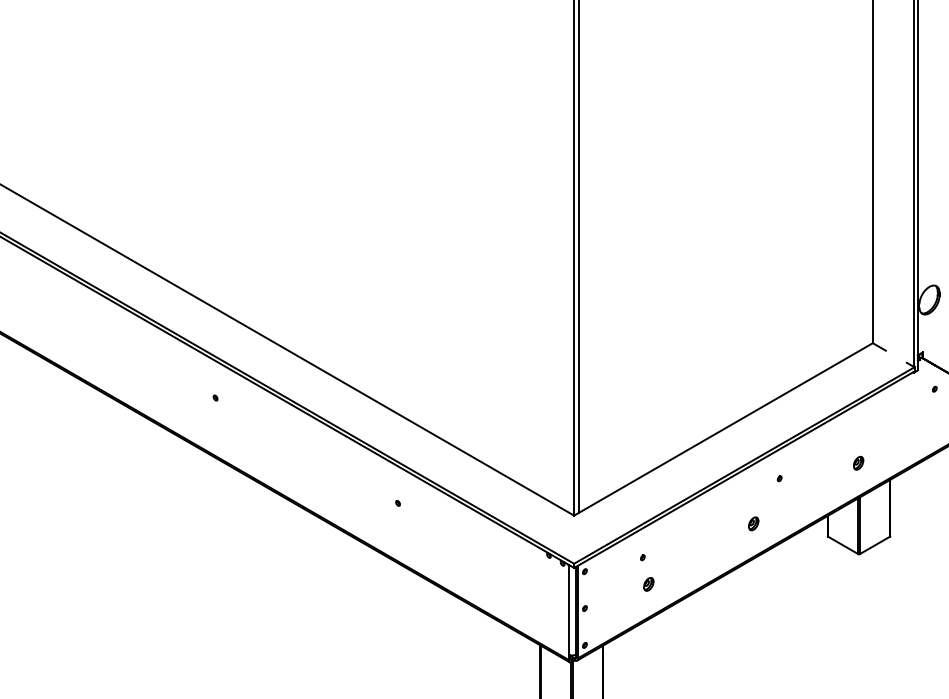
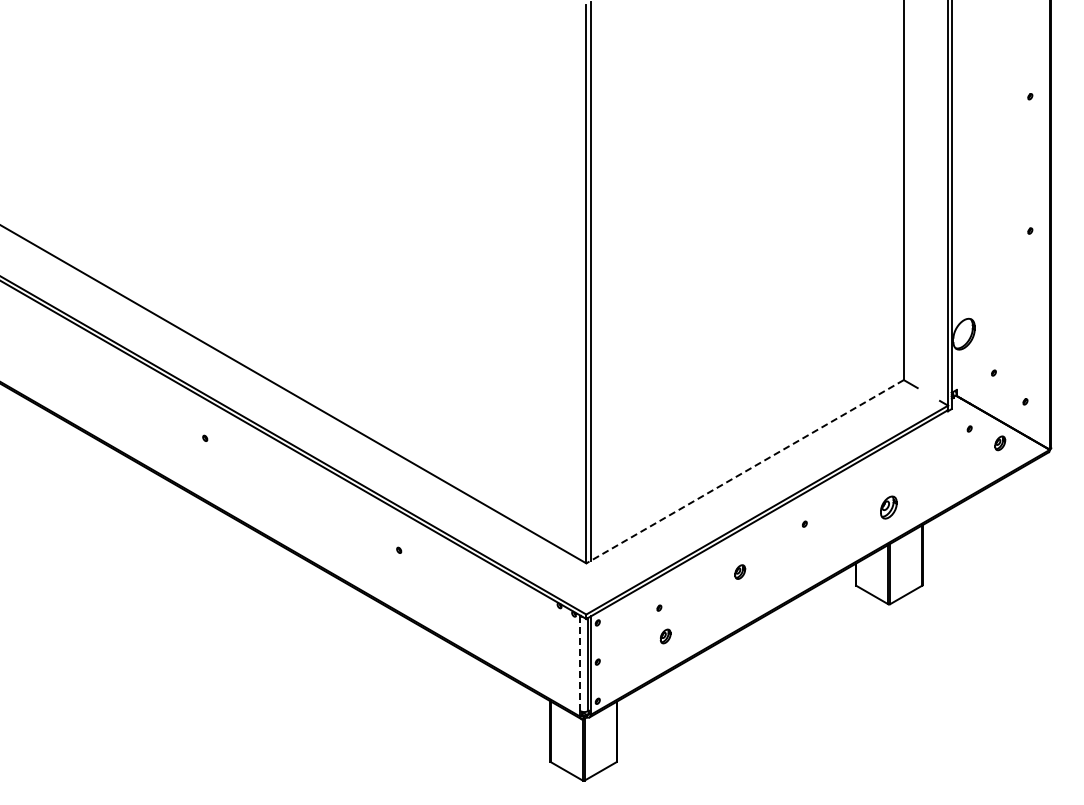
line: (722, 429) -> (744, 471), solid -> dashed
part: (858, 463) -> (888, 507), size x1.6
part: (753, 523) -> (740, 571), moved
line: (568, 610) -> (580, 664), solid -> dashed

